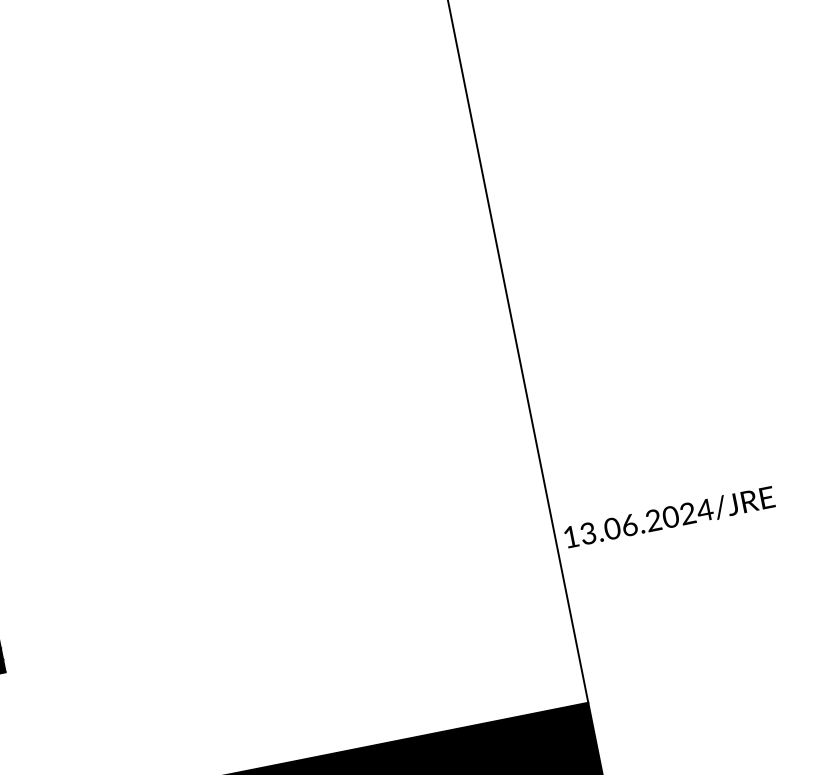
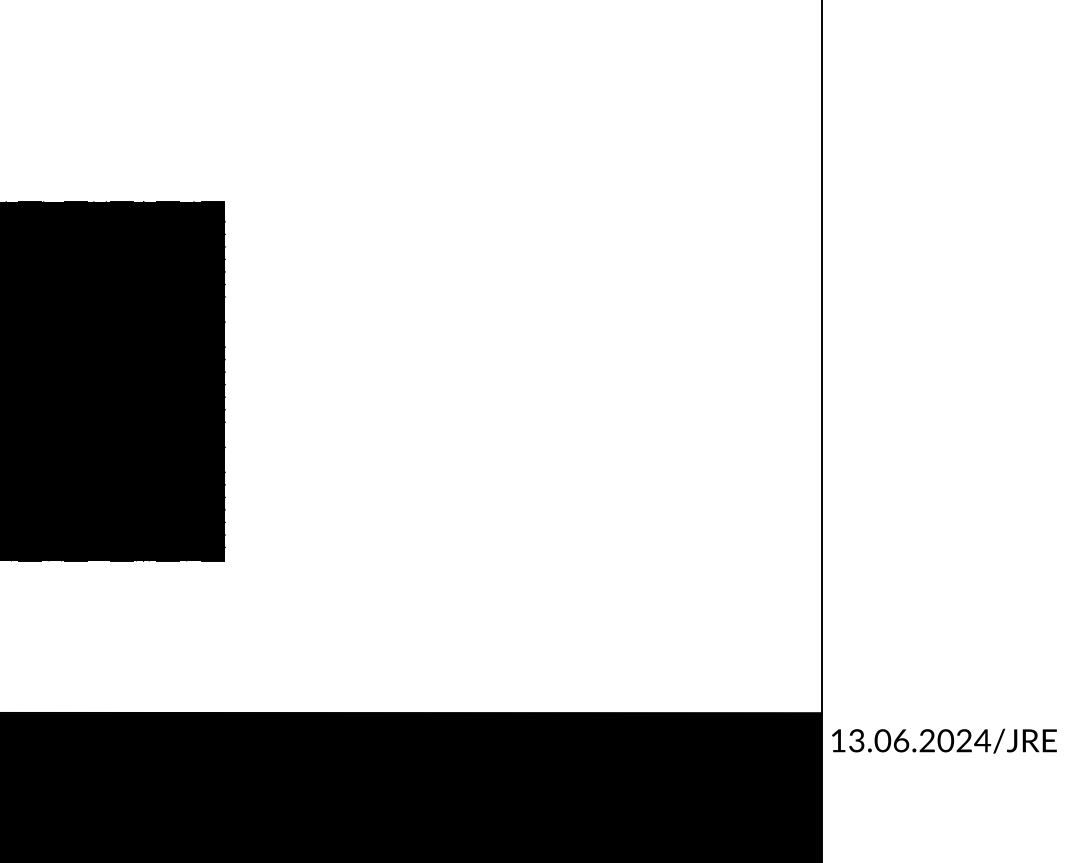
text: (669, 517) -> (944, 740), moved

